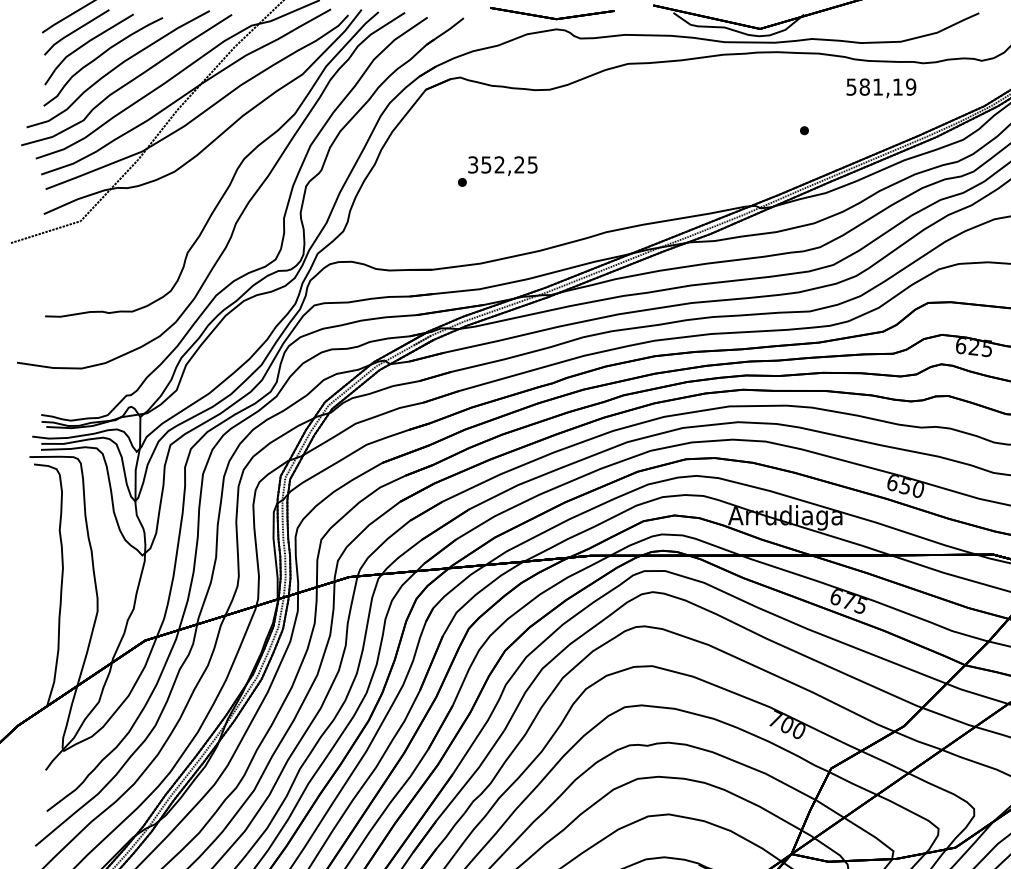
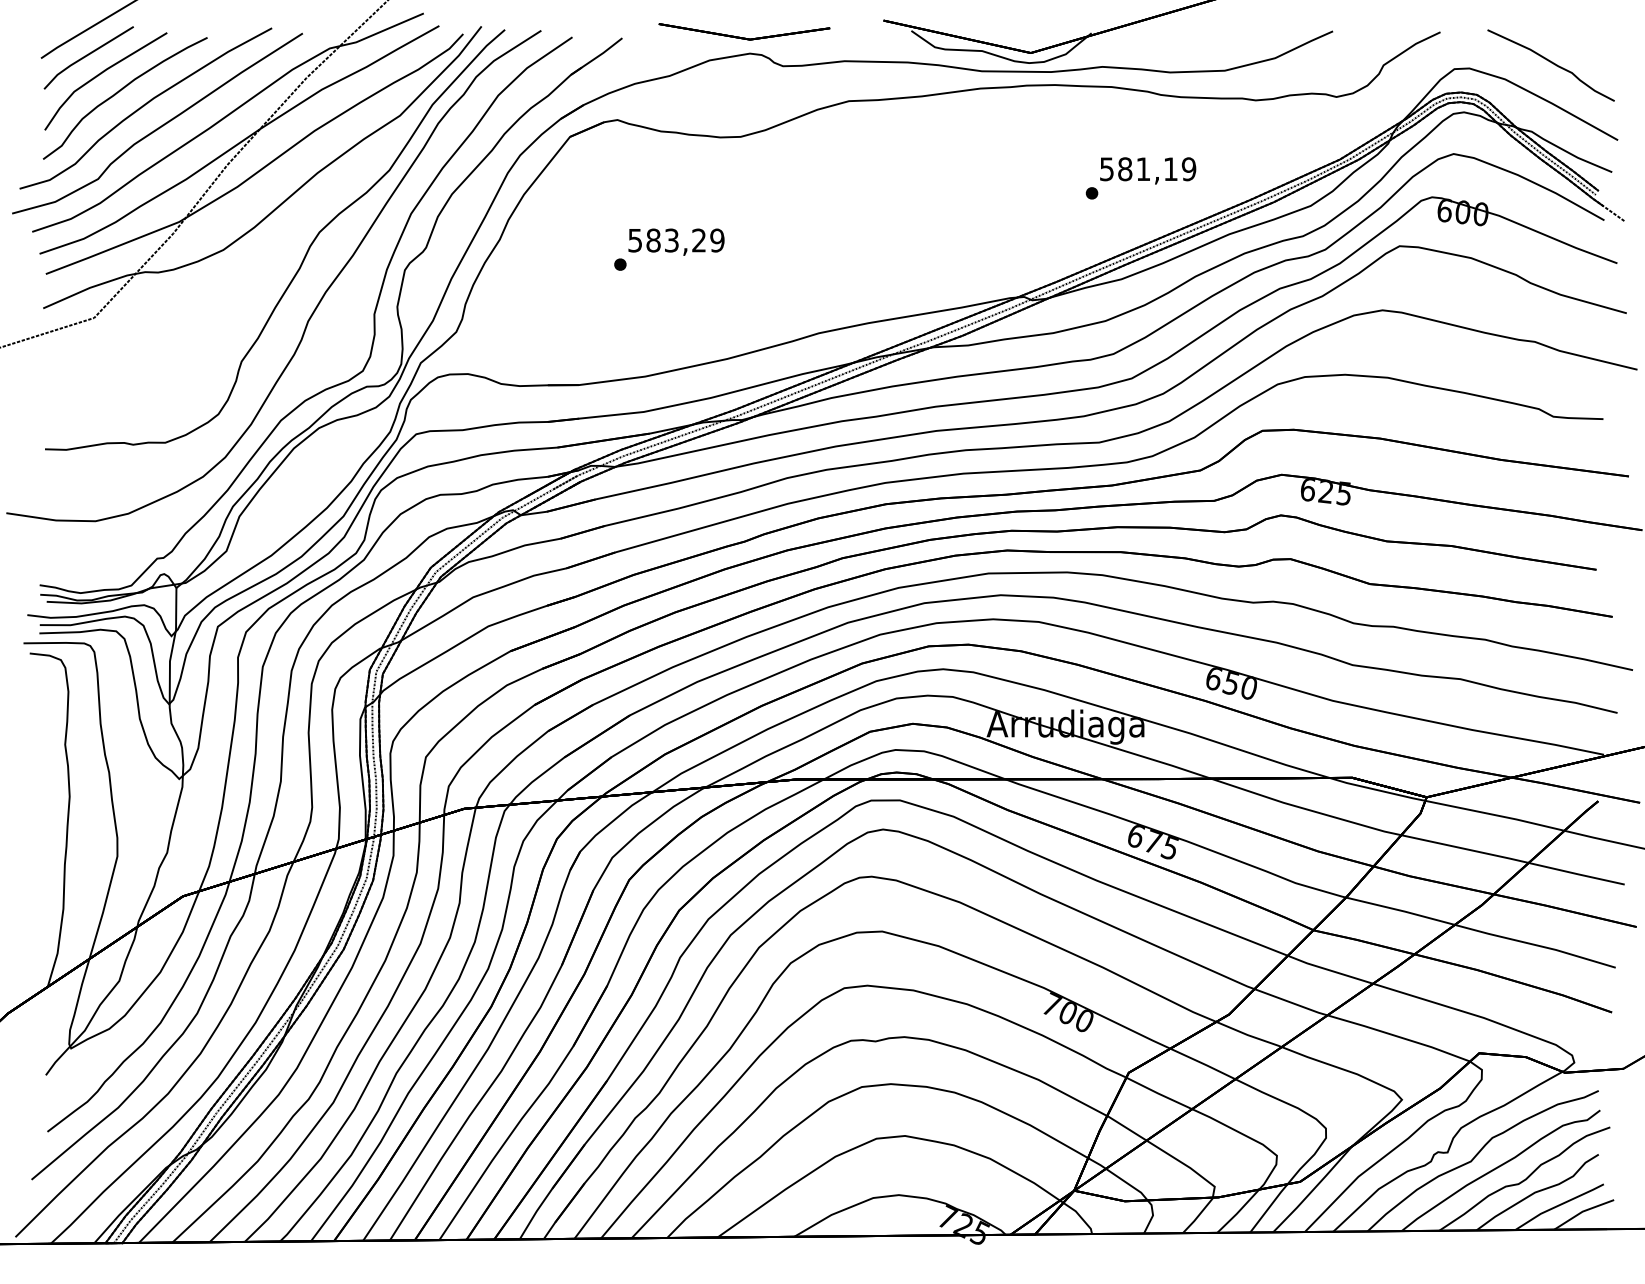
text: (881, 88) -> (1148, 170), moved
text: (503, 164) -> (676, 240), 352,25 -> 583,29

